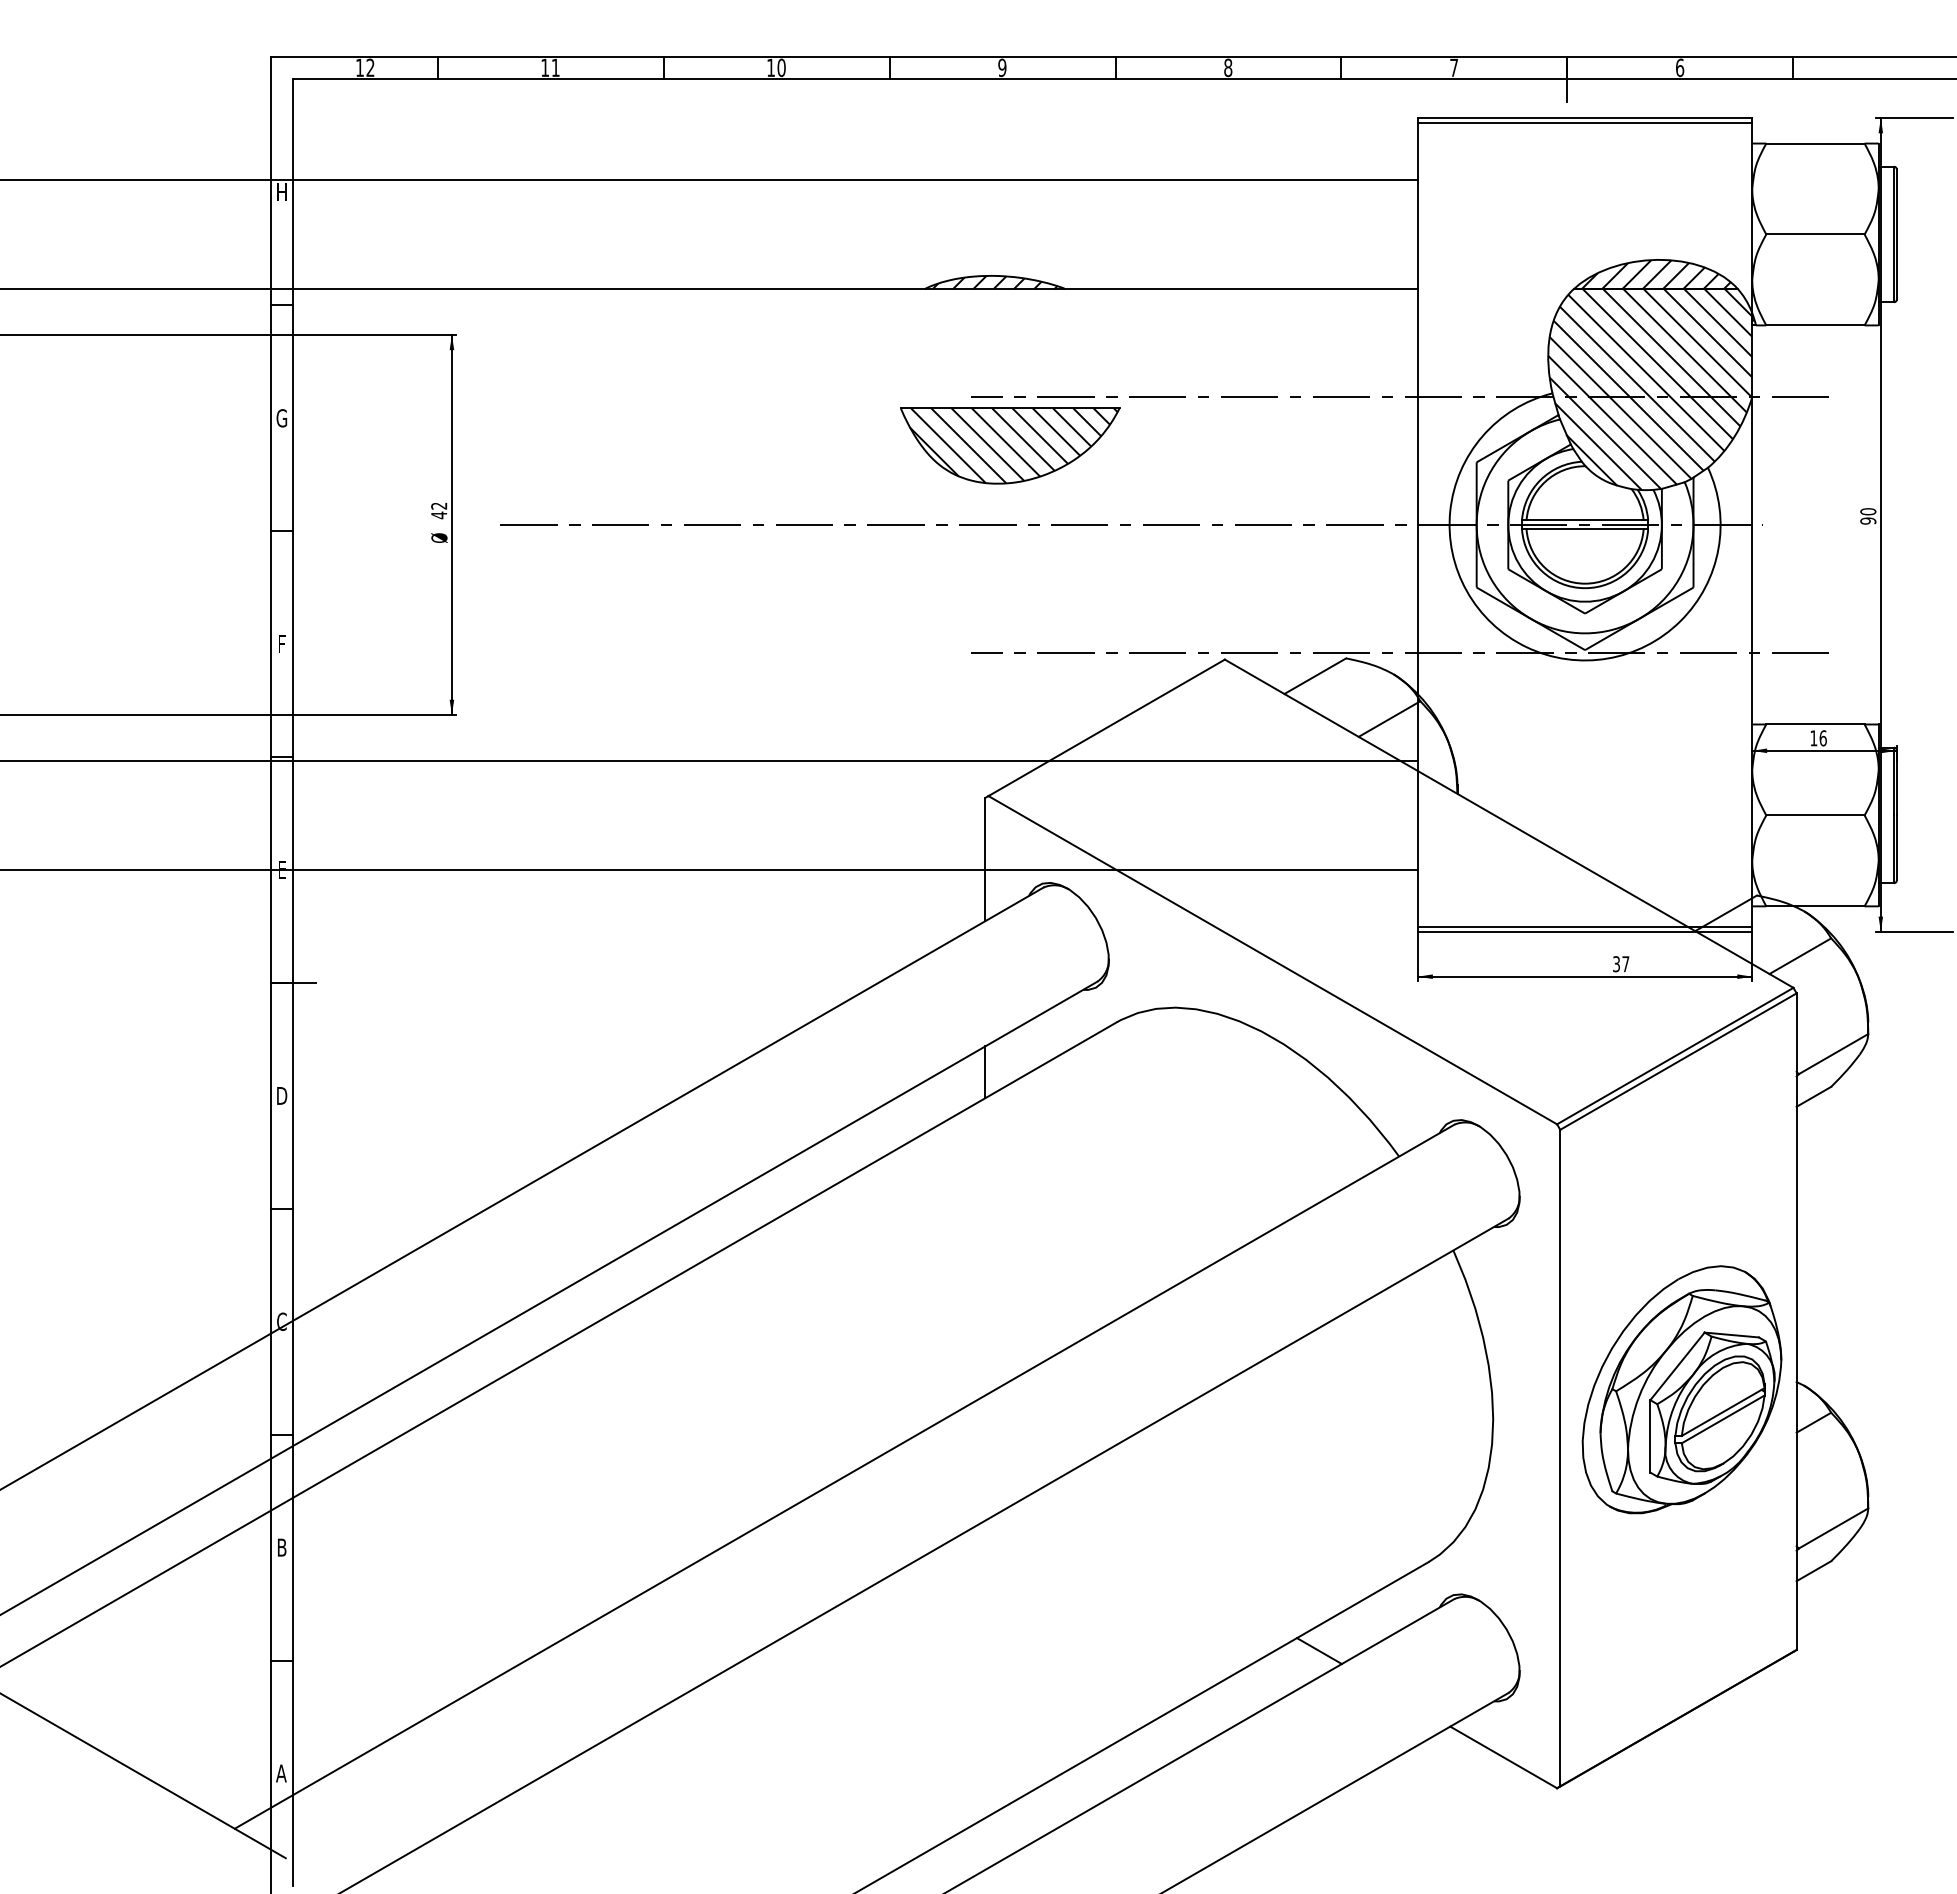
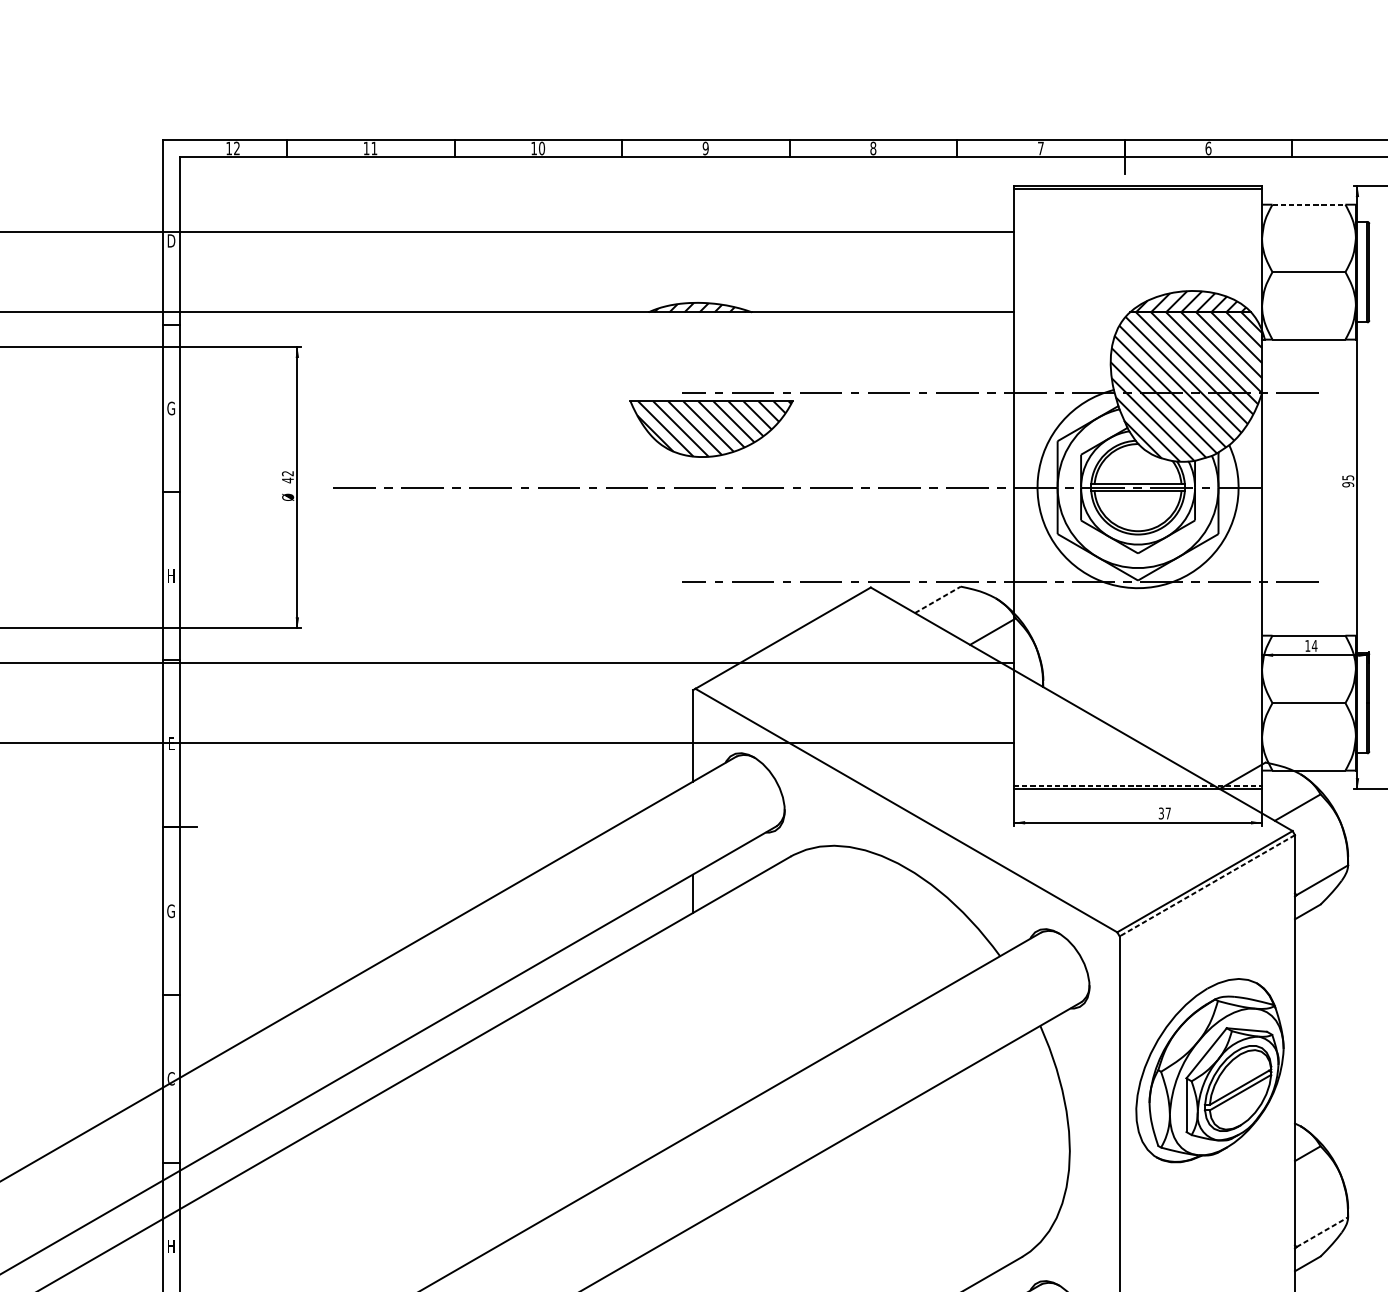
line: (1815, 143) -> (1309, 204), solid -> dashed
text: (282, 192) -> (171, 240), H -> D
text: (1868, 511) -> (1348, 477), 90 -> 95
text: (281, 643) -> (170, 575), F -> H
line: (1315, 676) -> (938, 600), solid -> dashed
text: (1823, 738) -> (1314, 646), 16 -> 14
line: (1585, 927) -> (1138, 786), solid -> dashed
line: (1678, 1061) -> (1207, 885), solid -> dashed
text: (281, 1095) -> (170, 910), D -> G
part: (1681, 1389) -> (1209, 1070), moved
line: (1833, 1528) -> (1322, 1232), solid -> dashed
text: (281, 1547) -> (170, 1246), B -> H

